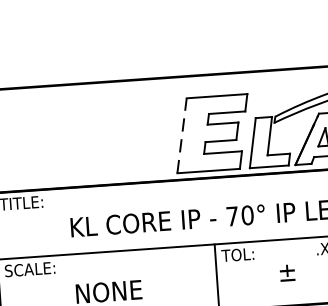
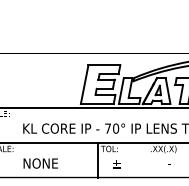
line: (181, 135) -> (84, 84), dashed -> solid
text: (287, 273) -> (116, 164), moved

